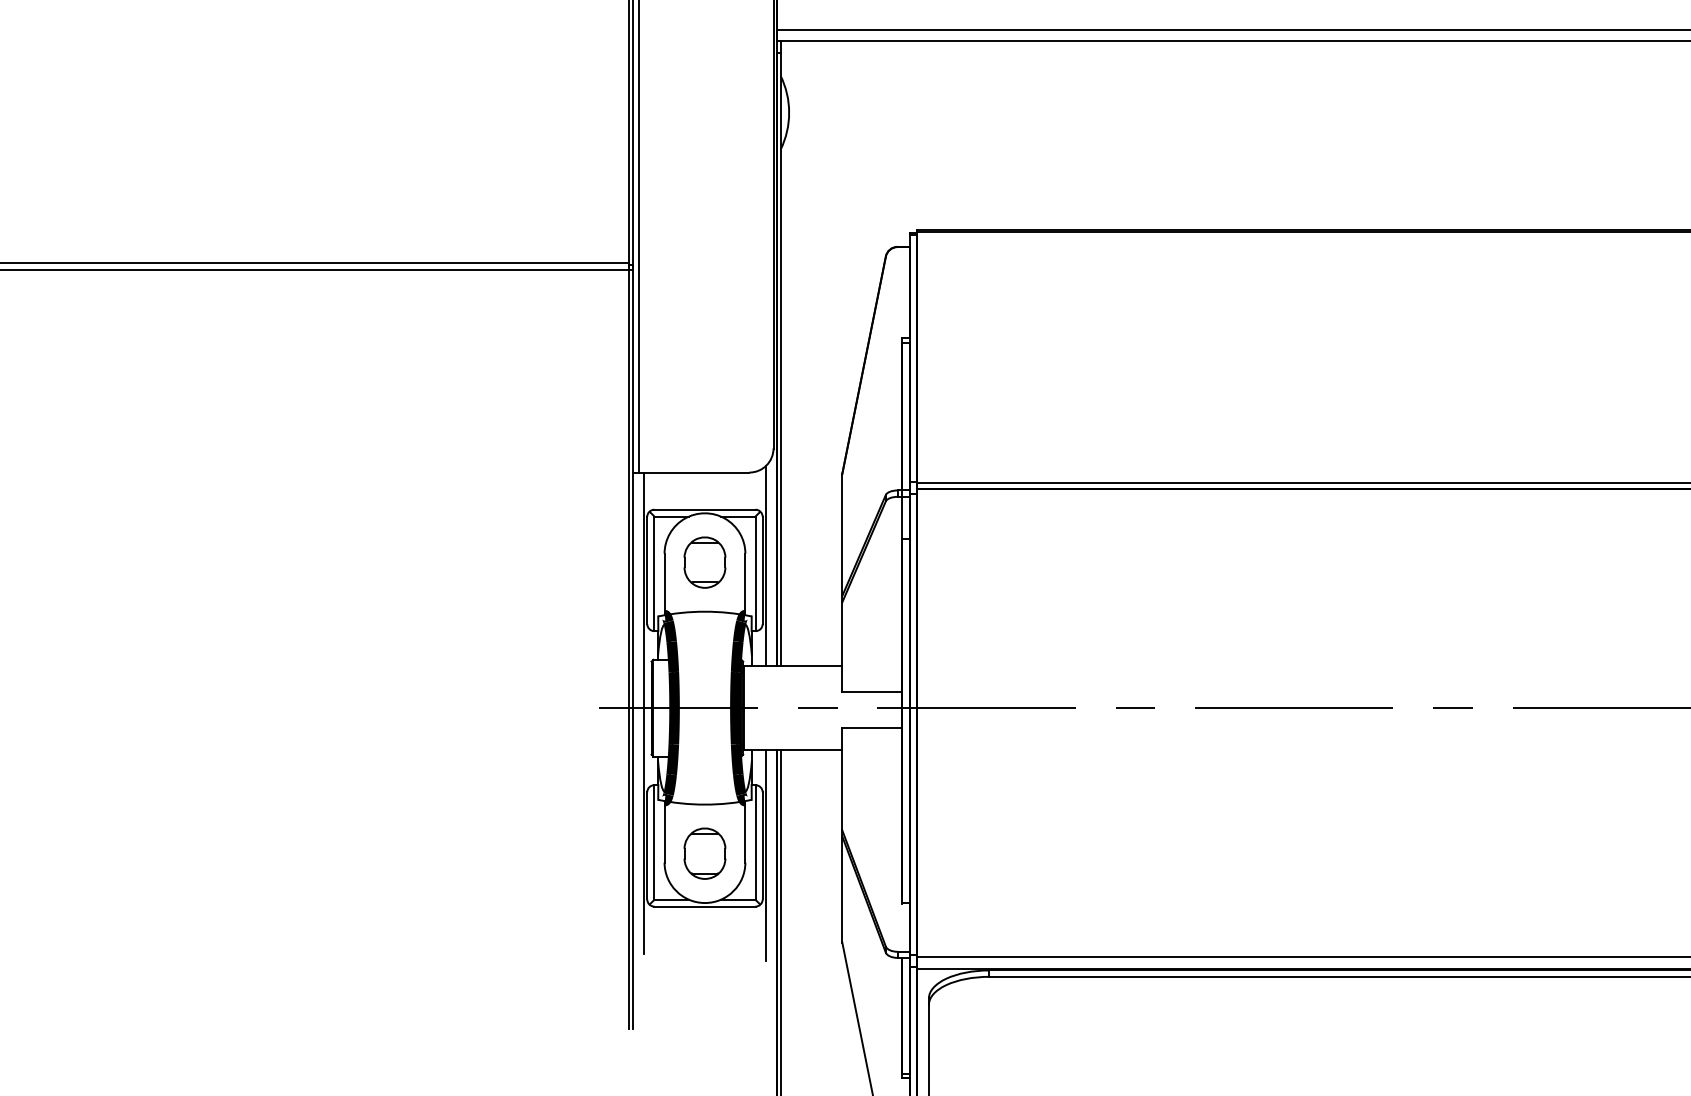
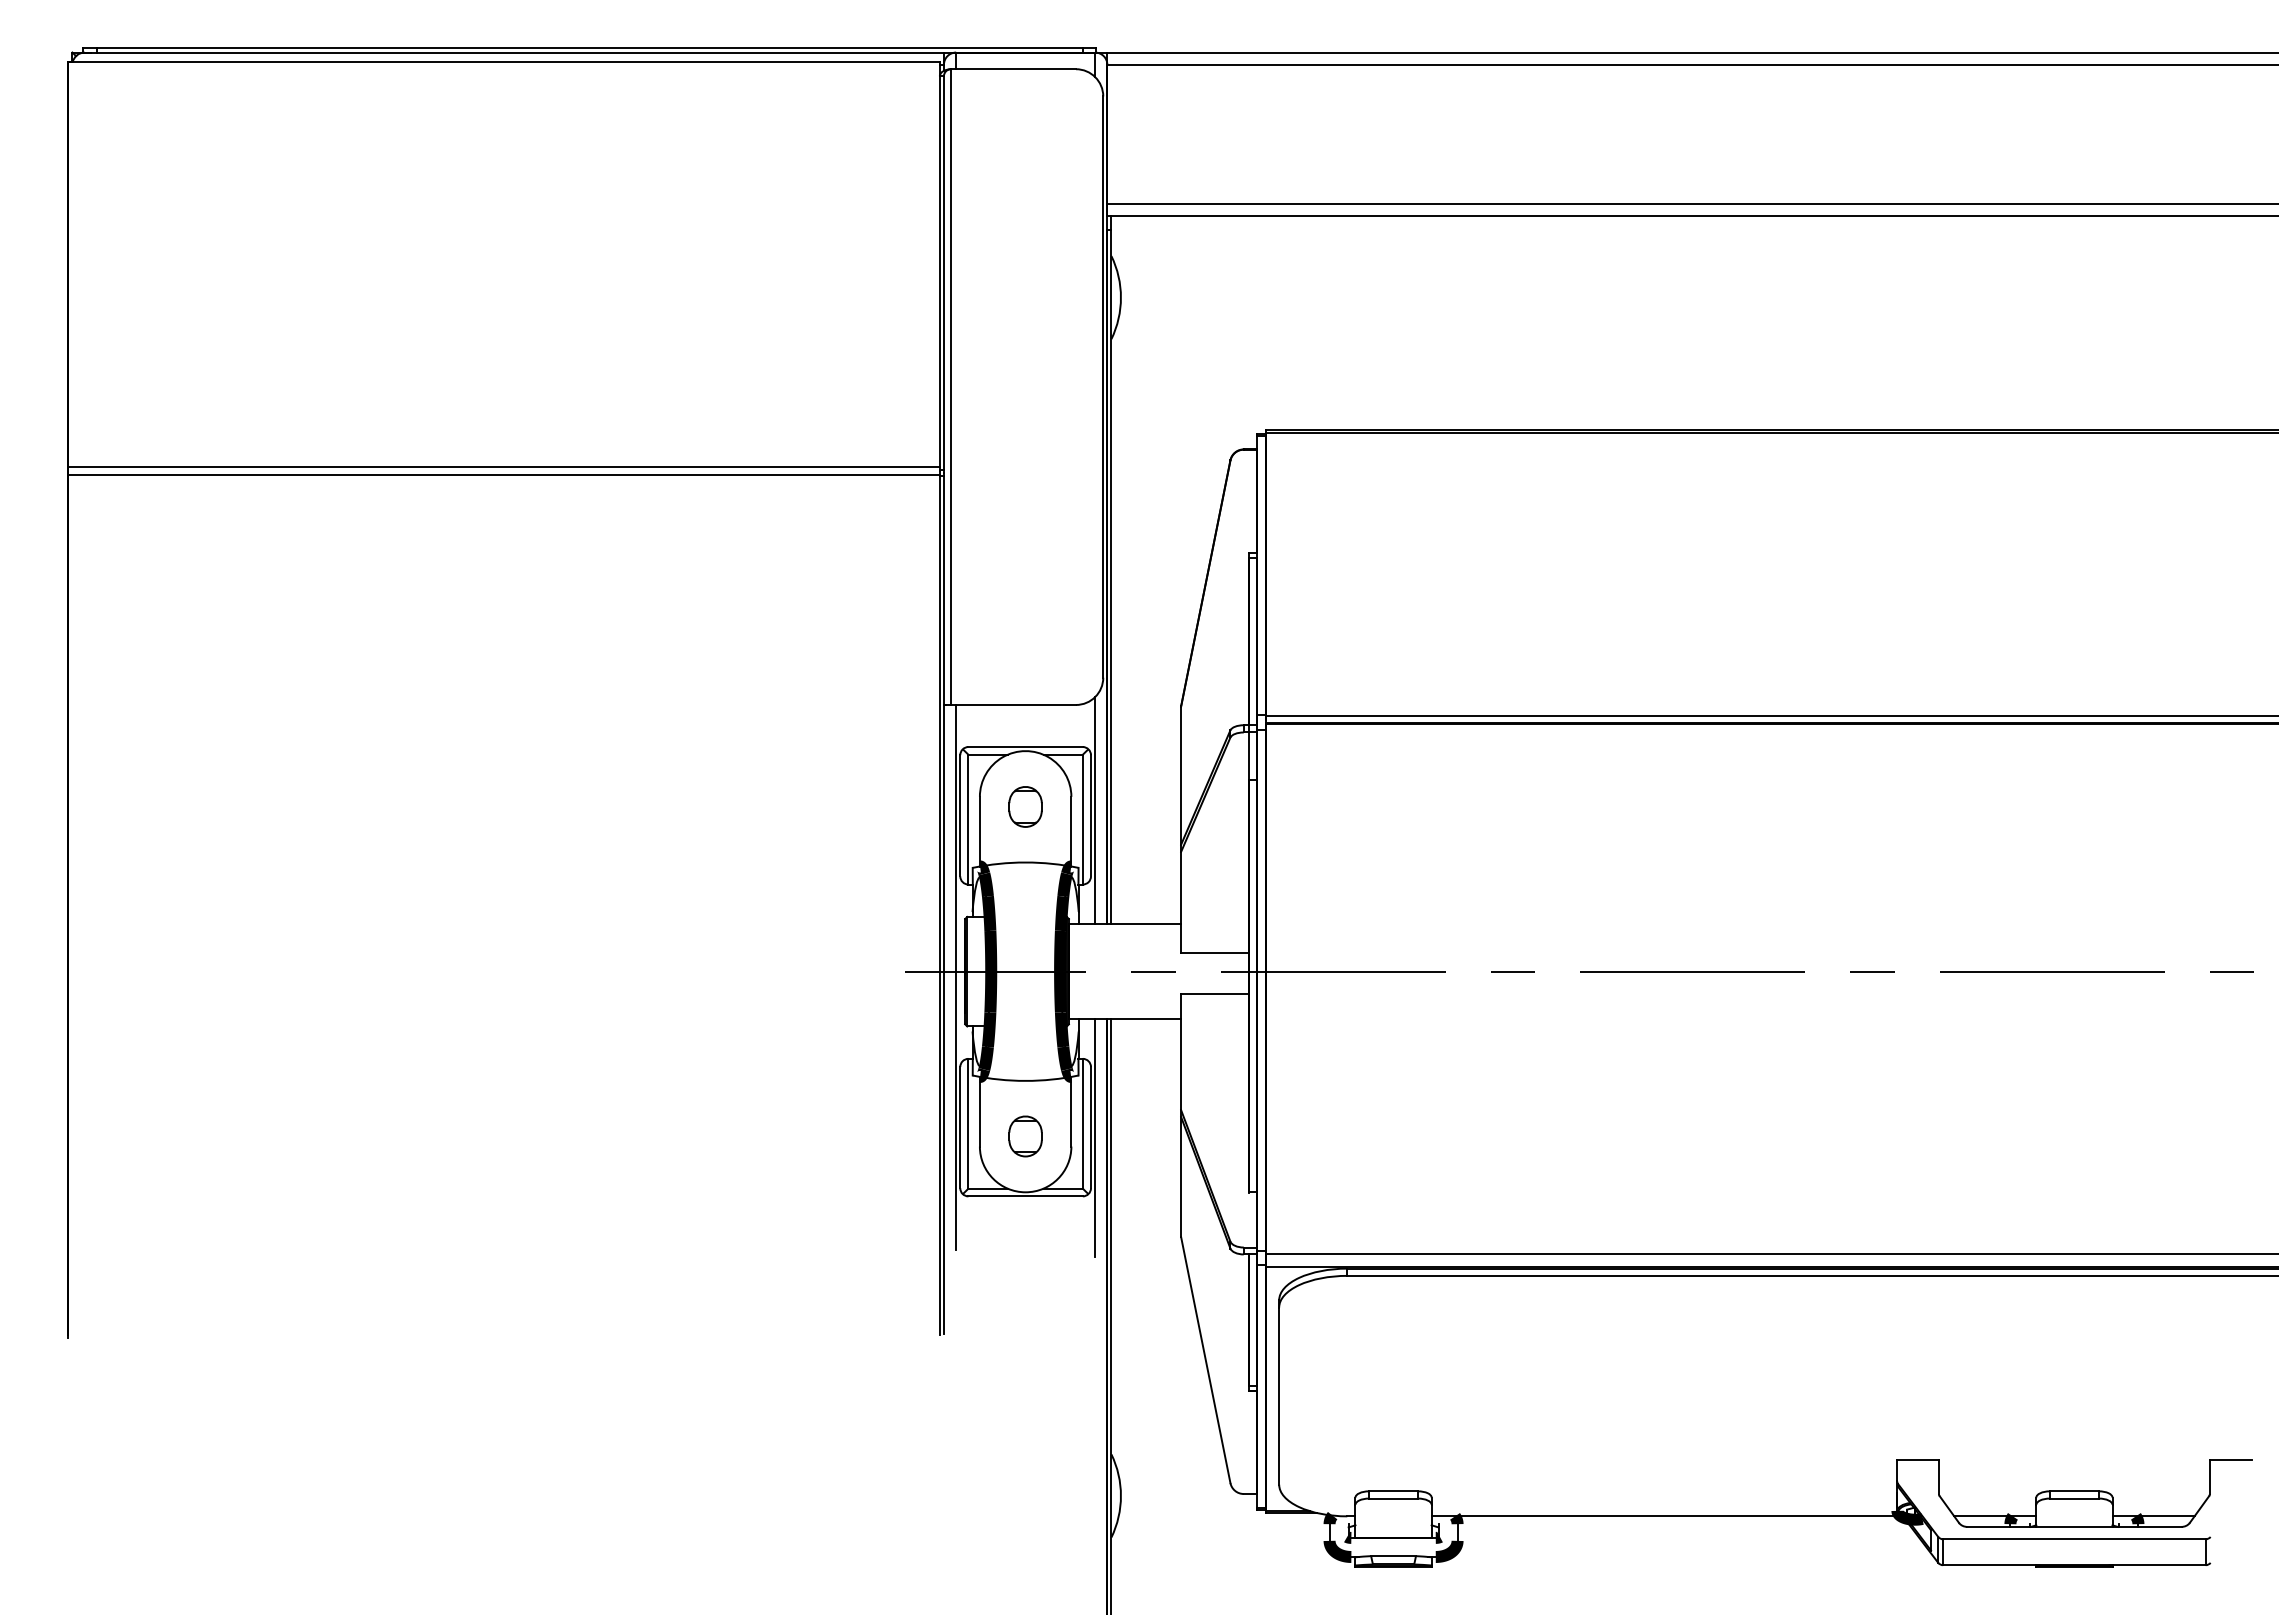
part: (704, 562) -> (1025, 806), size x0.7
part: (704, 853) -> (1025, 1136), size x0.7

